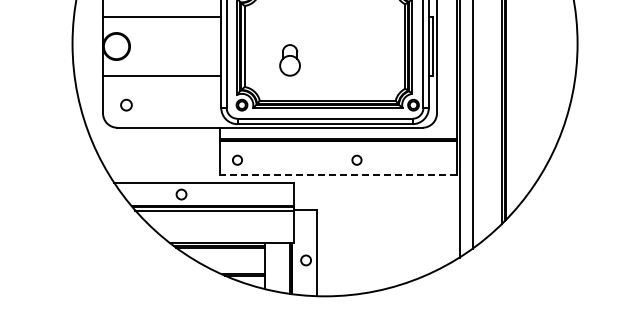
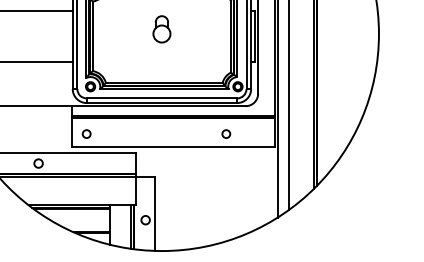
part: (289, 60) -> (161, 29), moved
circle: (356, 159) -> (225, 133), moved
line: (338, 175) -> (173, 147), dashed -> solid

